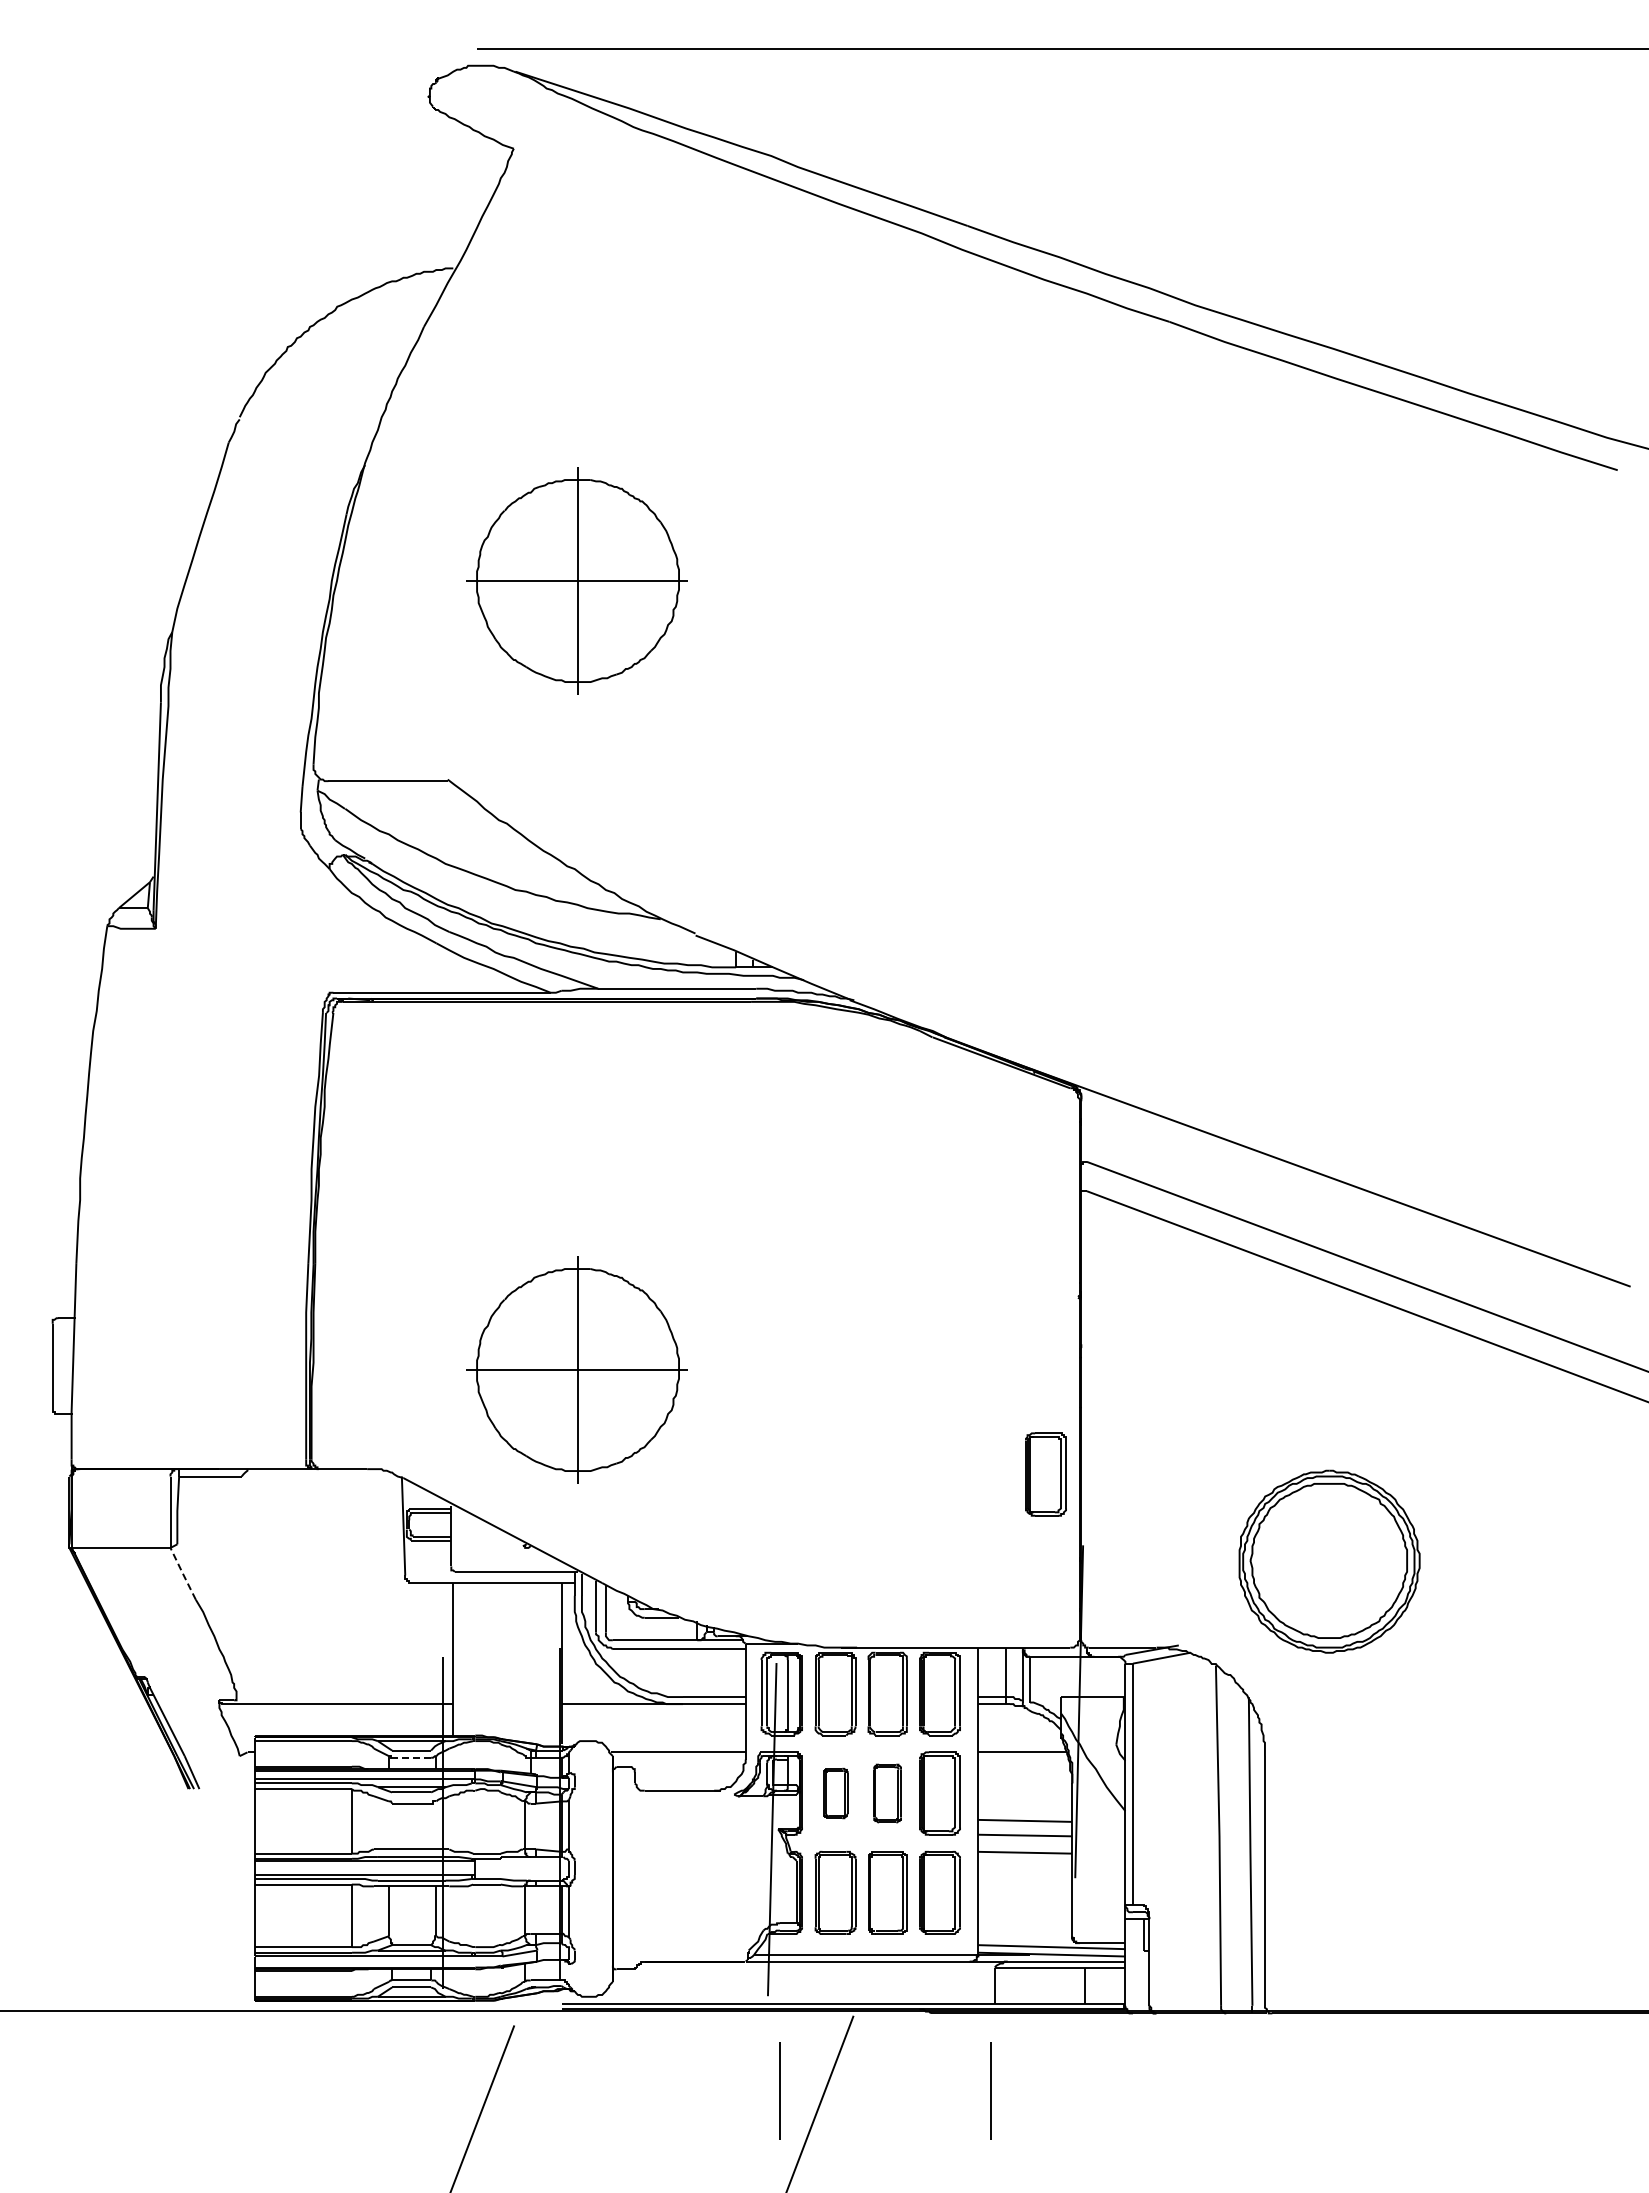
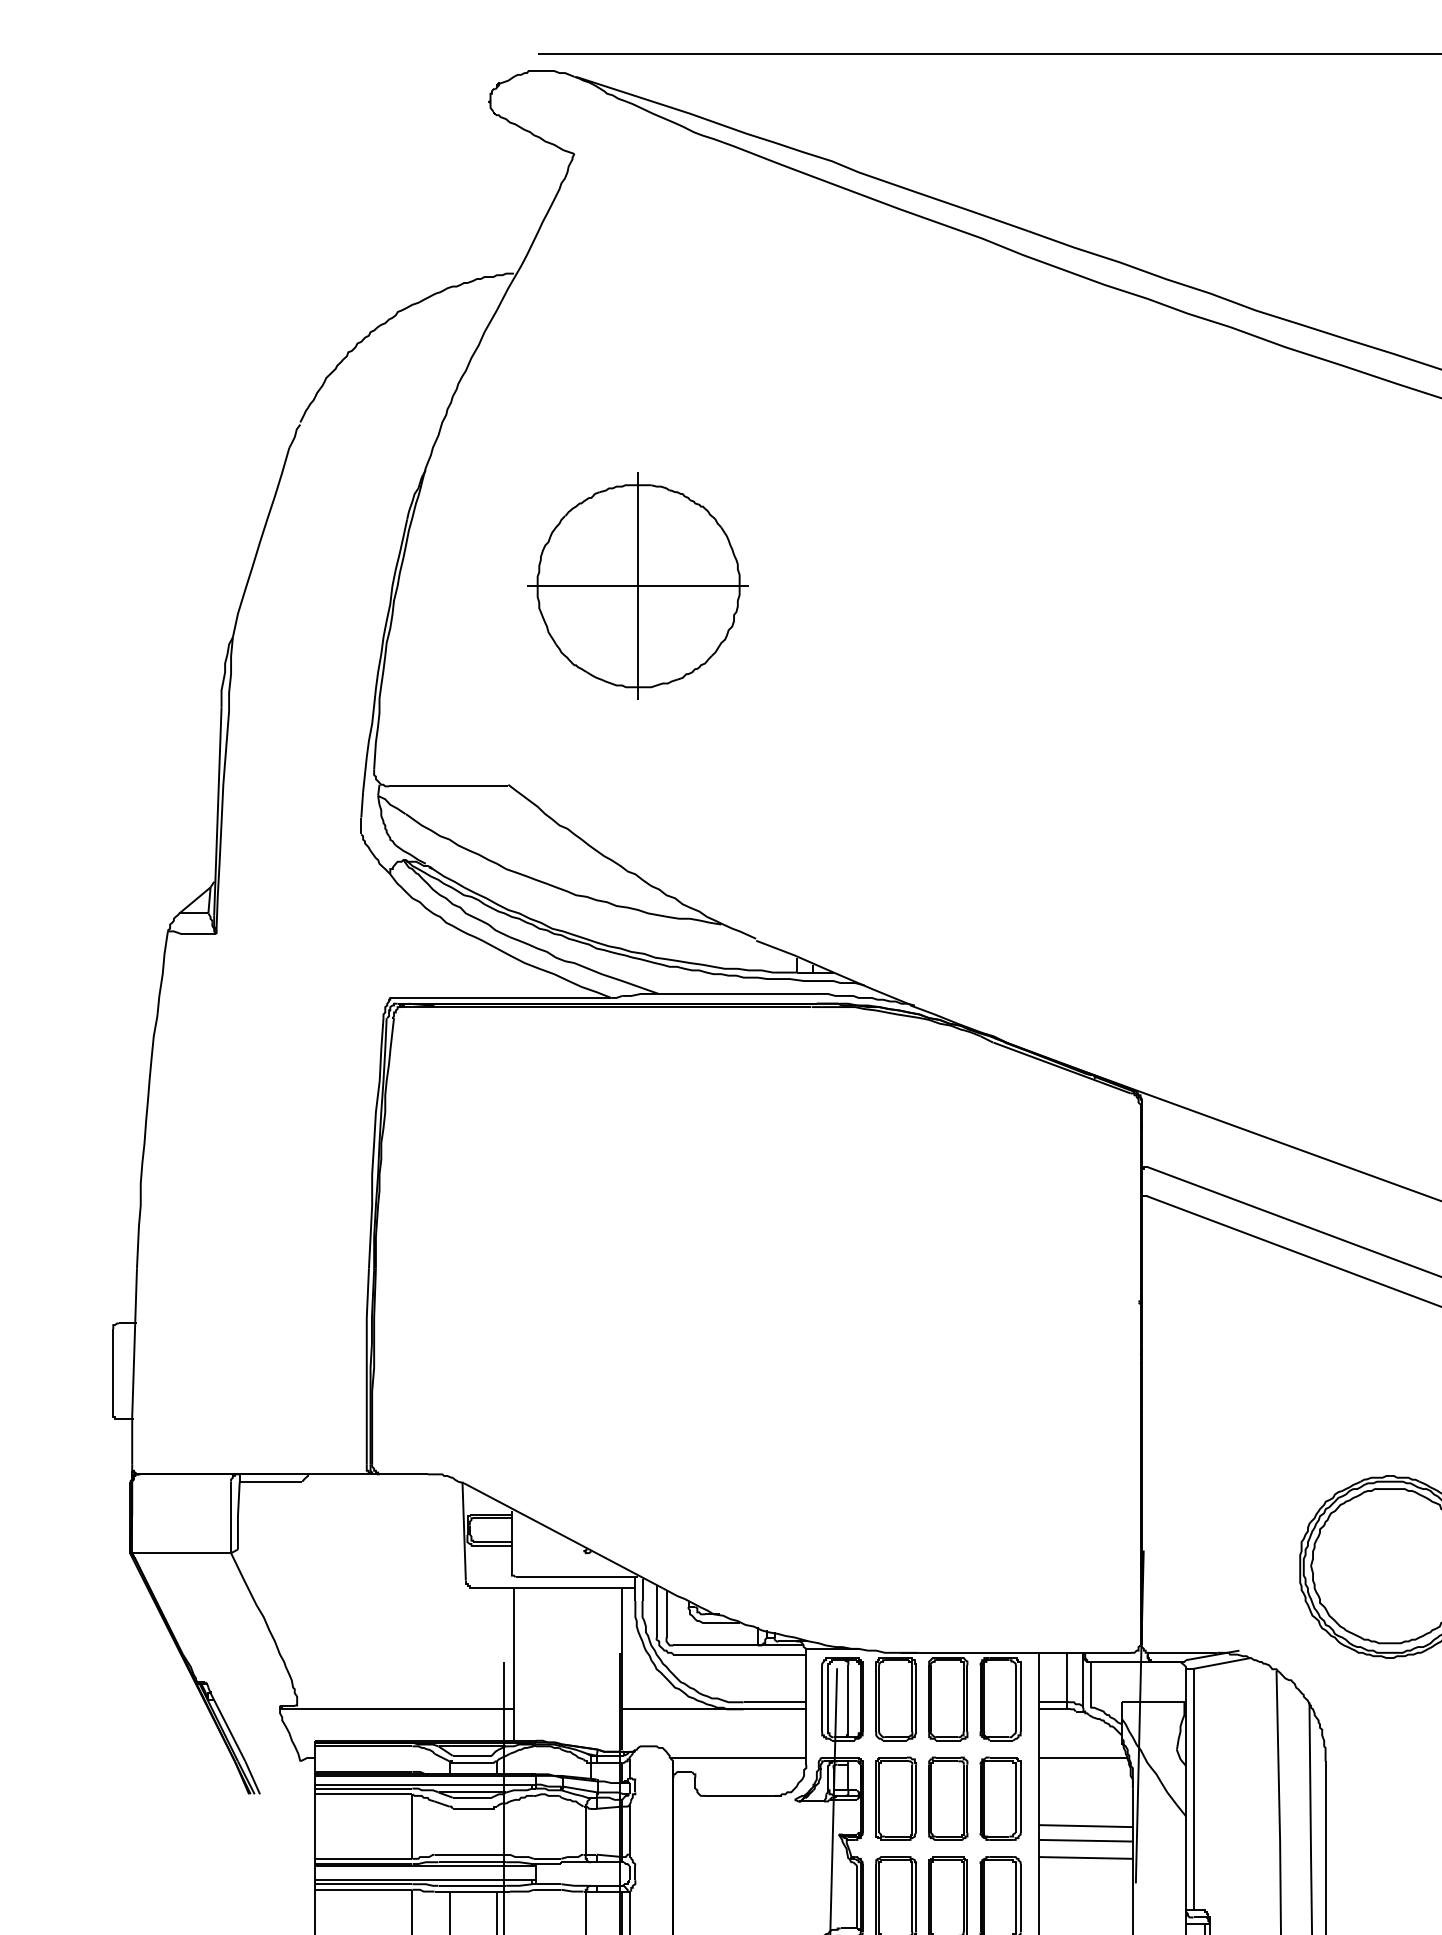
part: (576, 1369) -> (637, 1374), removed
part: (1045, 1474) -> (1106, 1479), removed
line: (182, 1573) -> (243, 1578), dashed -> solid
line: (411, 1757) -> (472, 1762), dashed -> solid
part: (835, 1793) -> (896, 1798), size x1.67
part: (887, 1793) -> (948, 1798), size x1.43

